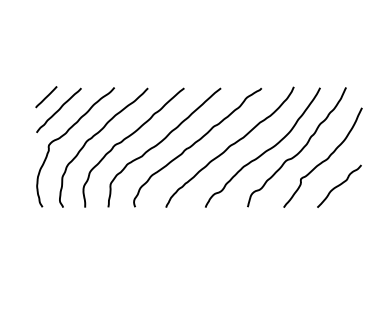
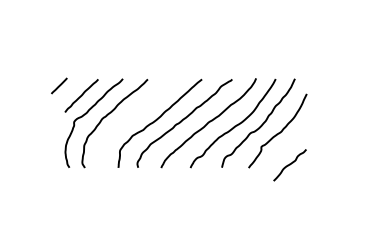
line: (46, 96) -> (59, 85), moved
curve: (128, 138) -> (133, 116), removed
curve: (338, 186) -> (289, 165), moved

